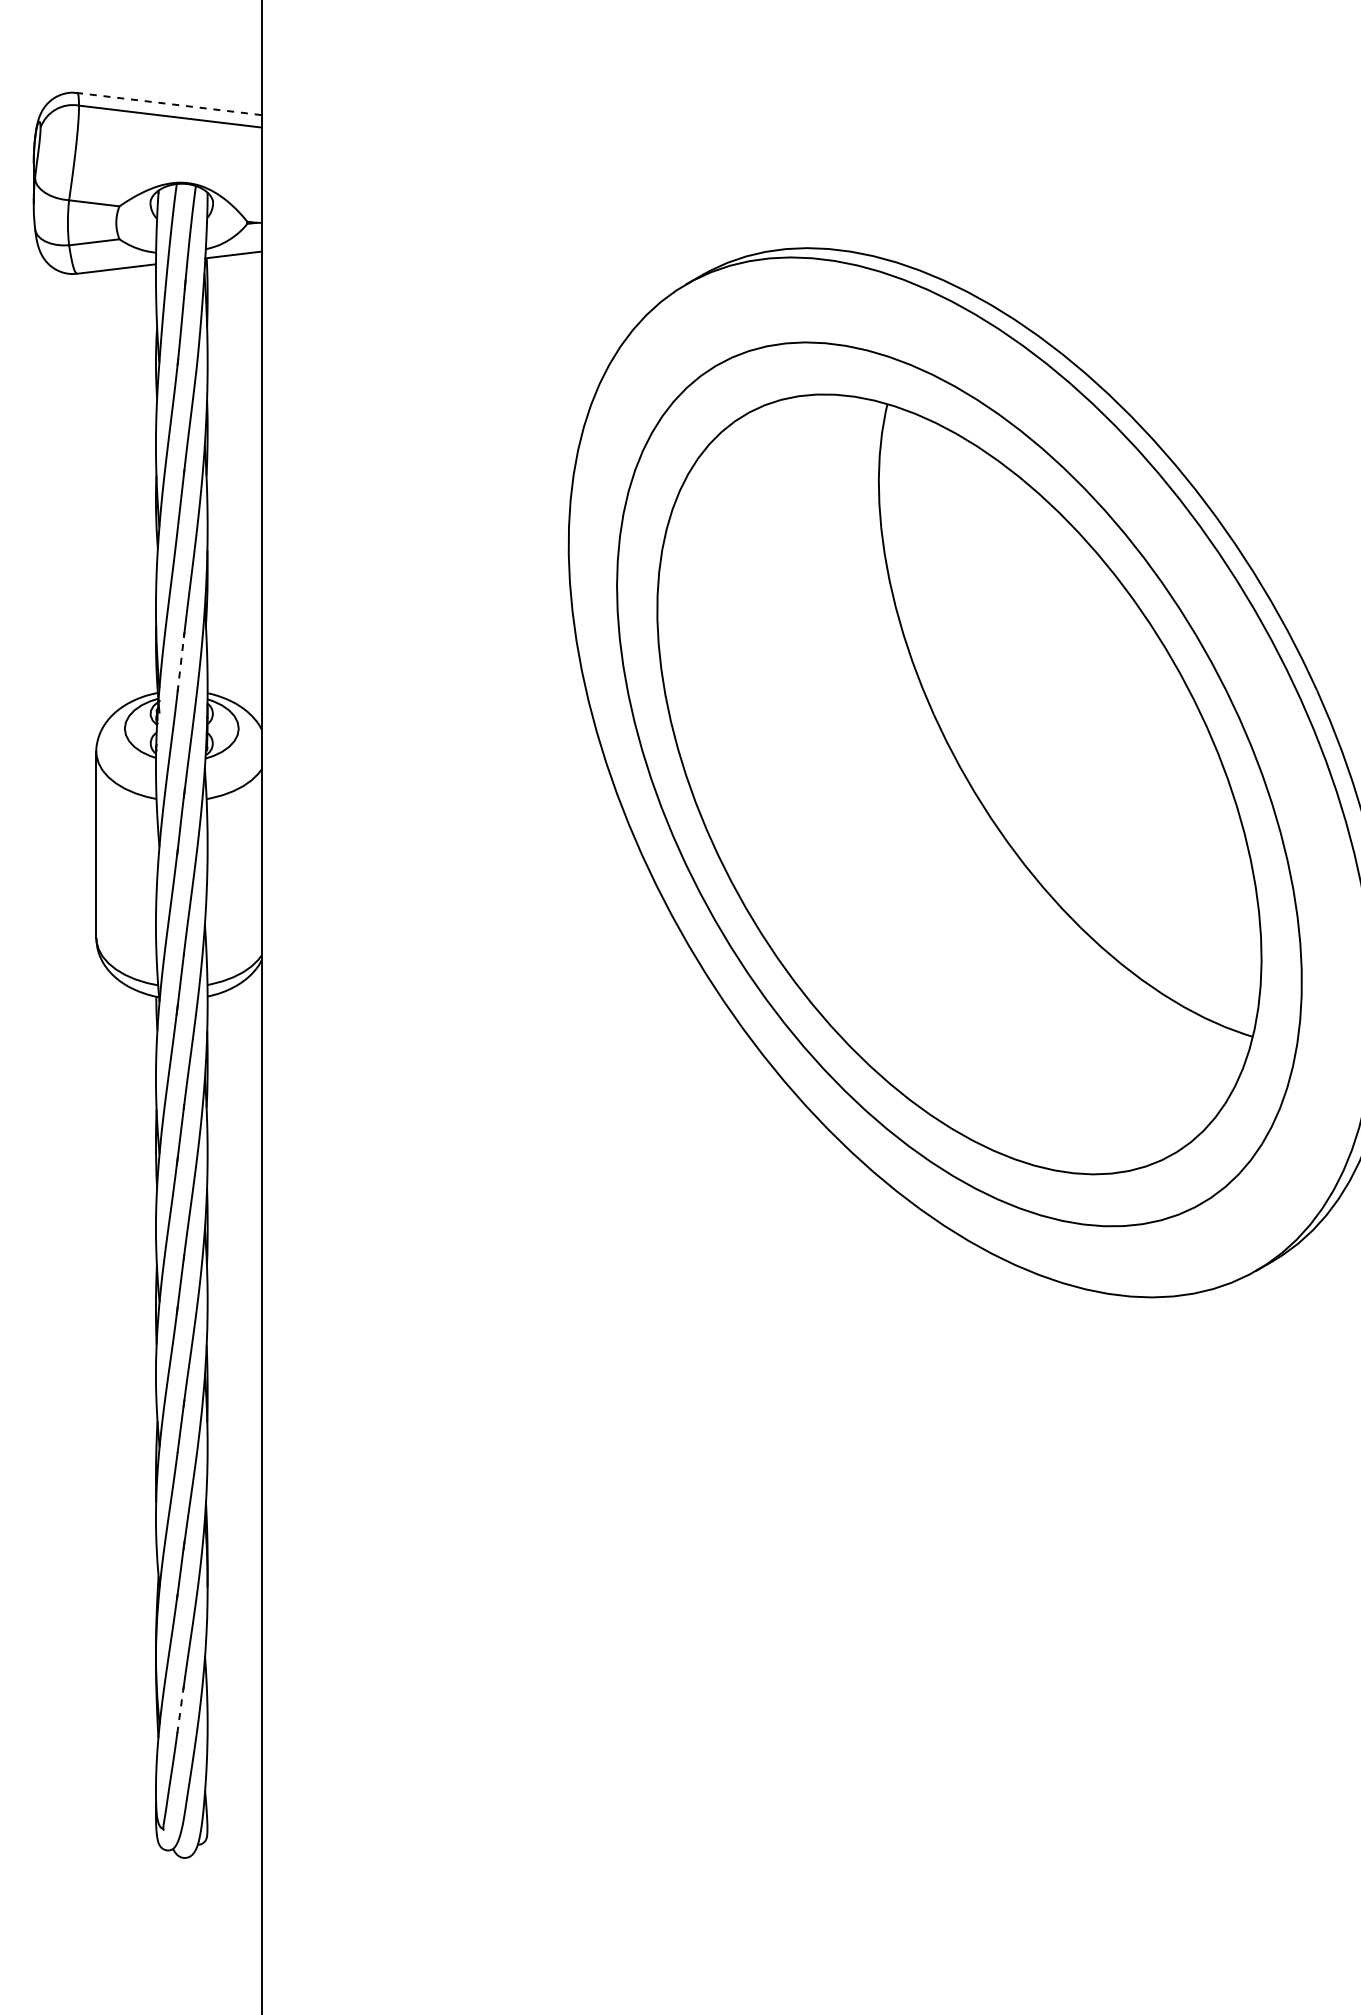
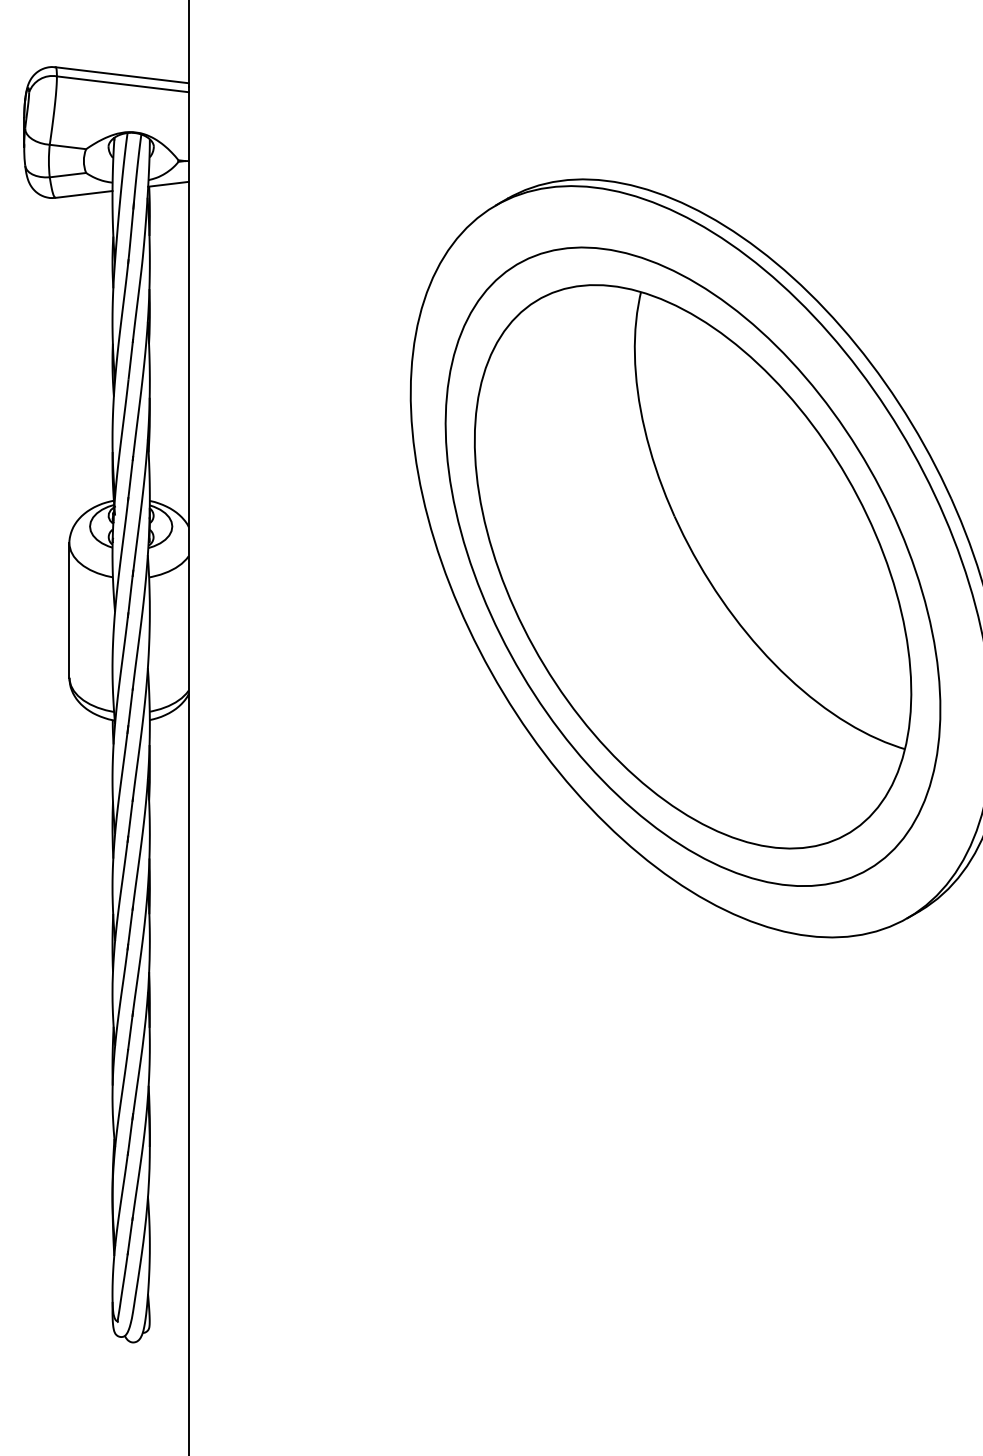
line: (169, 104) -> (122, 75), dashed -> solid
line: (181, 661) -> (130, 478), dashed -> solid
line: (180, 1711) -> (130, 1236), dashed -> solid

